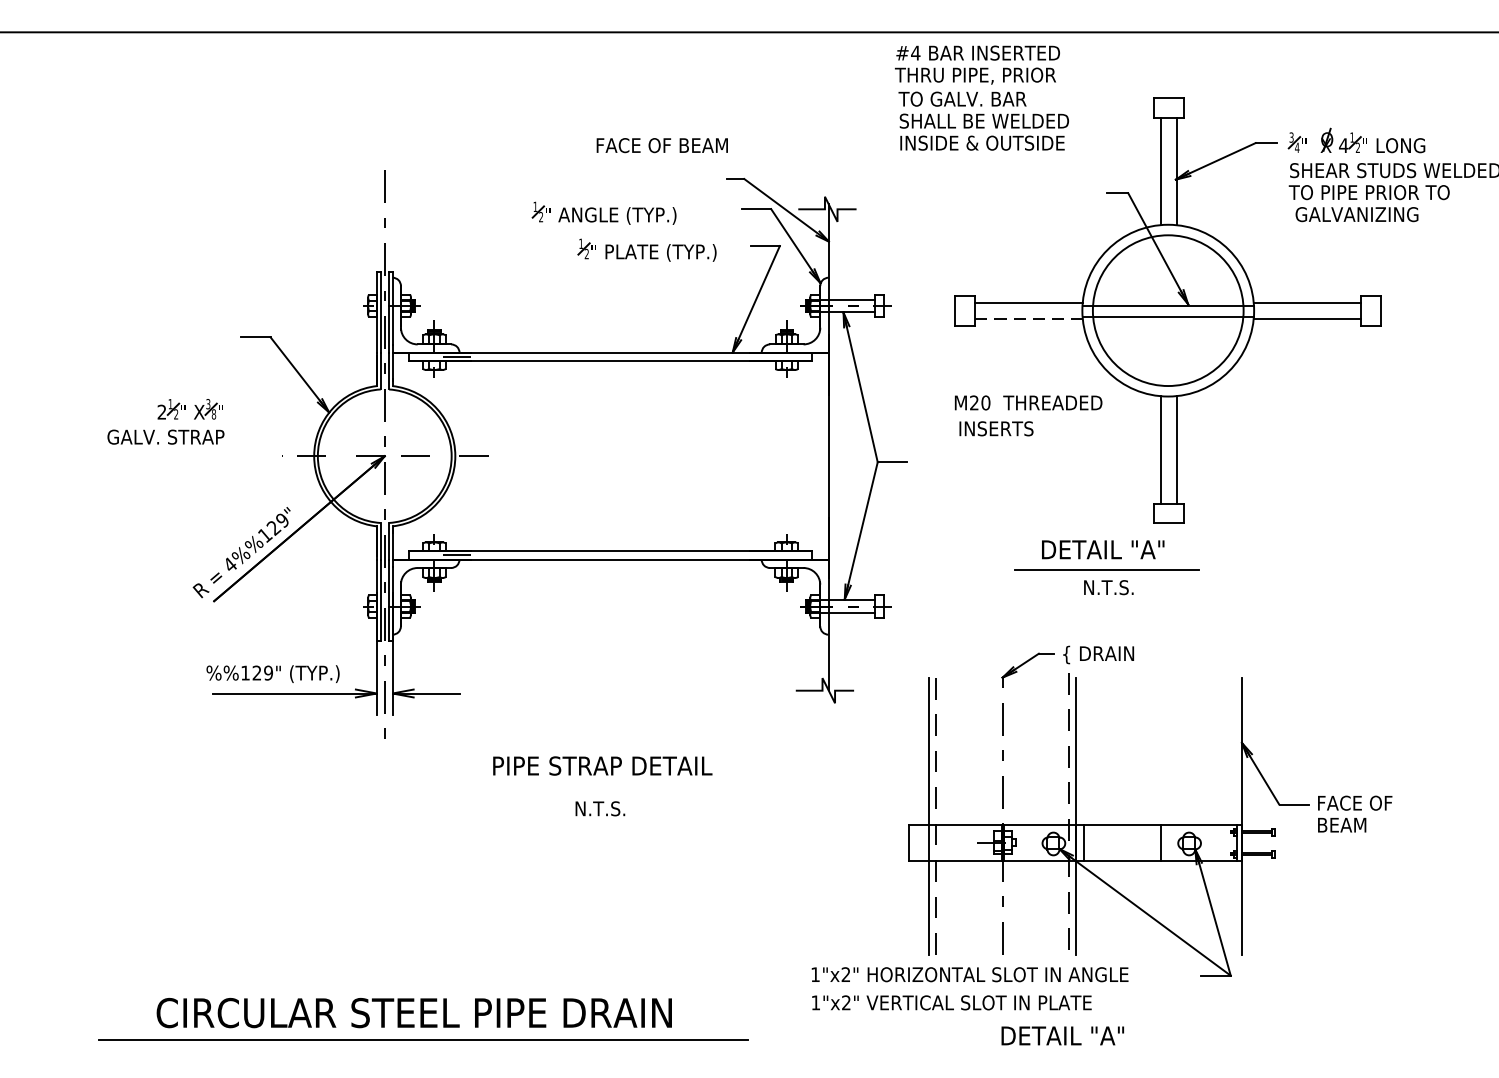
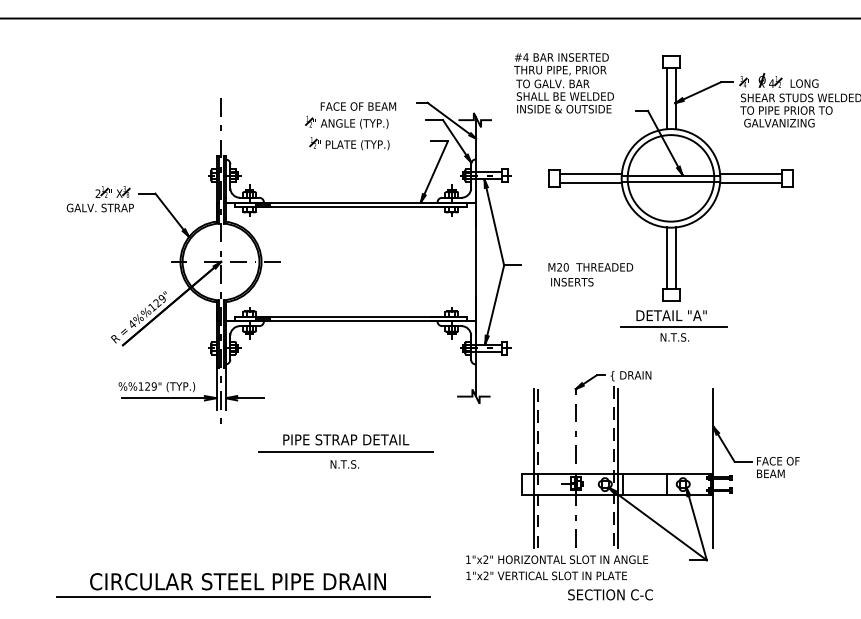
text: (981, 98) -> (563, 83), moved
text: (662, 145) -> (358, 106), moved
part: (646, 249) -> (349, 143), moved
line: (1029, 319) -> (591, 183), dashed -> solid
text: (1028, 415) -> (590, 274), moved
part: (164, 422) -> (99, 199), moved
part: (1106, 566) -> (673, 325), moved
line: (601, 786) -> (345, 451), added
text: (1062, 1035) -> (610, 594), DETAIL "A" -> SECTION C-C

